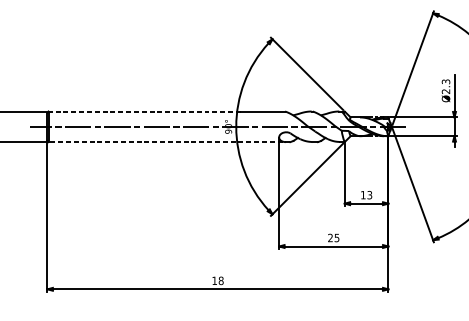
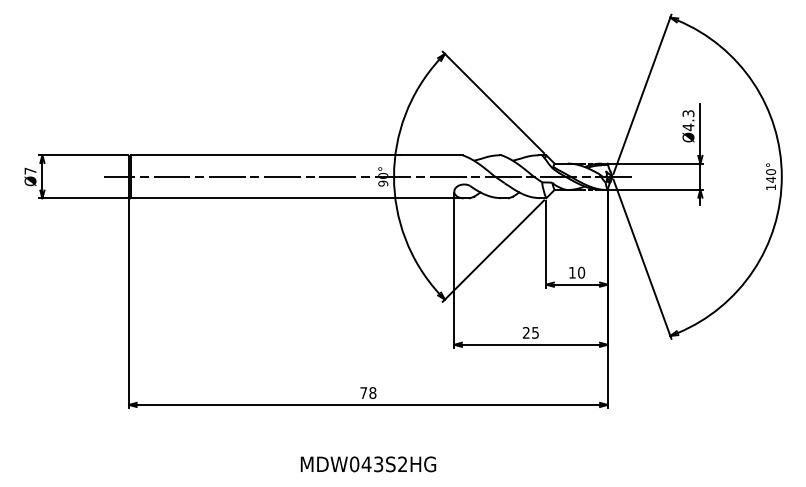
text: (446, 91) -> (688, 127), Ø2.3 -> Ø4.3
line: (144, 111) -> (265, 155), dashed -> solid
line: (169, 142) -> (300, 198), dashed -> solid
text: (369, 194) -> (581, 272), 13 -> 10
text: (214, 280) -> (363, 392), 18 -> 78

